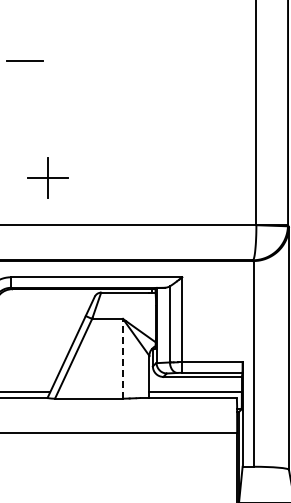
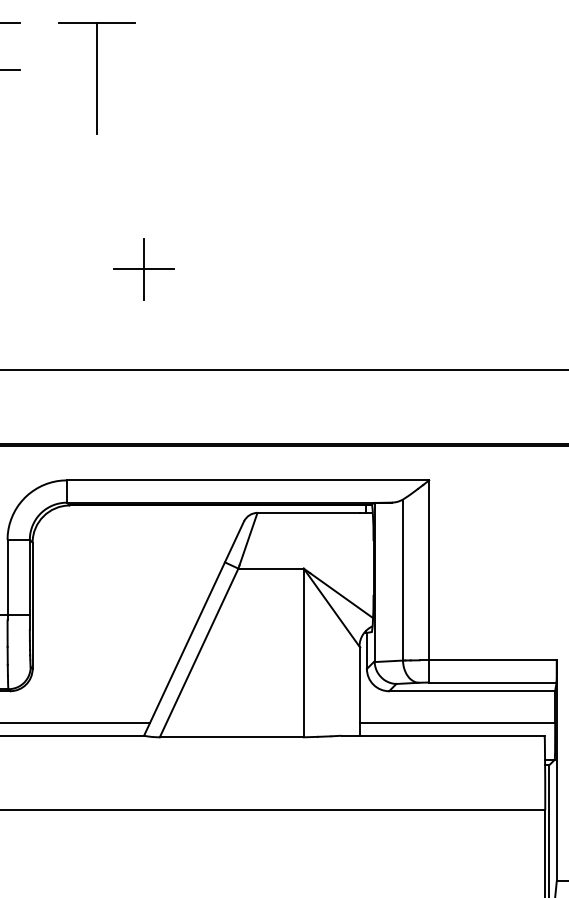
line: (25, 86) -> (97, 76), added
part: (47, 177) -> (143, 269), size x0.71
line: (123, 358) -> (304, 652), dashed -> solid

